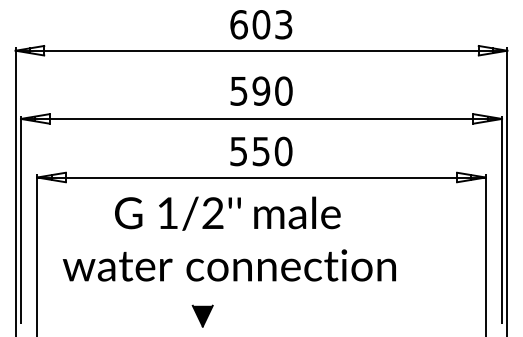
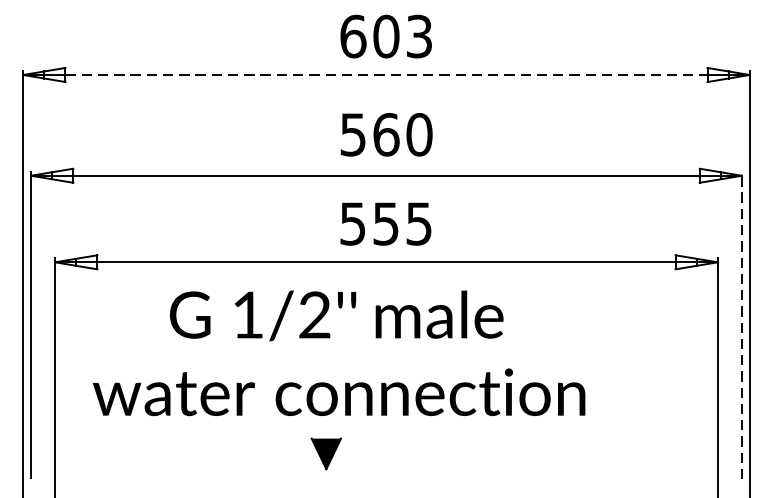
line: (262, 50) -> (387, 74), solid -> dashed
text: (261, 90) -> (386, 133), 590 -> 560
text: (283, 151) -> (419, 223), 550 -> 555
line: (502, 219) -> (742, 324), solid -> dashed
part: (202, 315) -> (325, 452), moved

